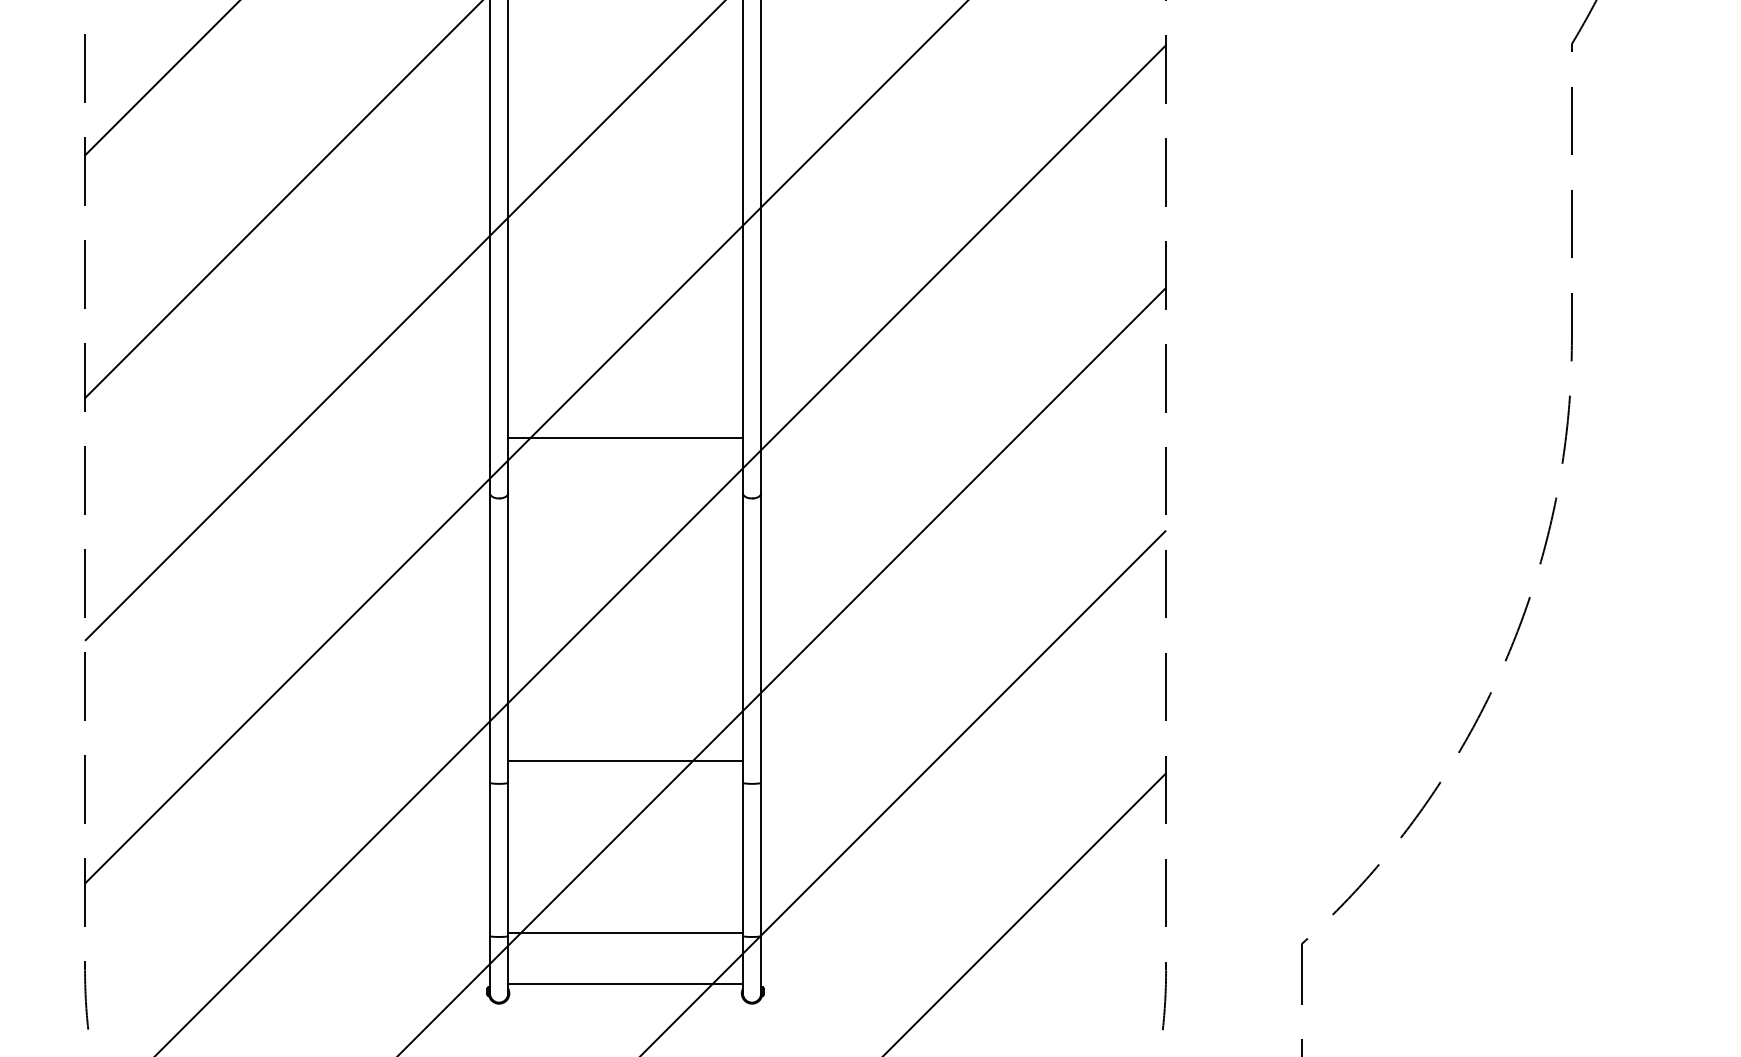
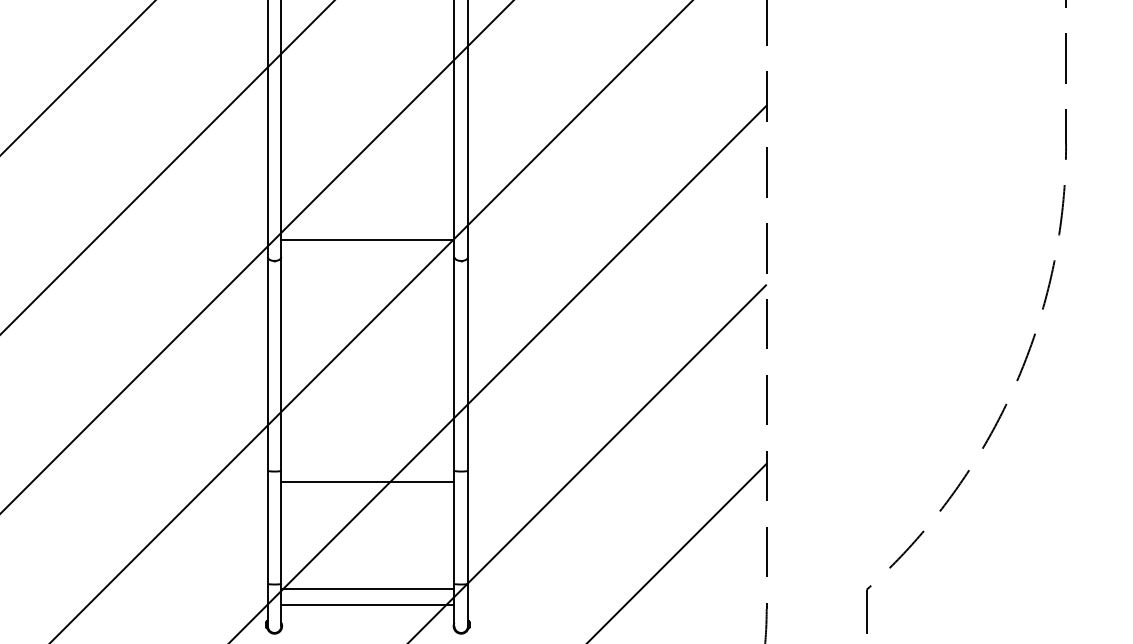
line: (625, 438) -> (367, 240), moved
line: (625, 761) -> (367, 482), moved
line: (625, 932) -> (367, 604), moved
line: (625, 984) -> (367, 589), moved

